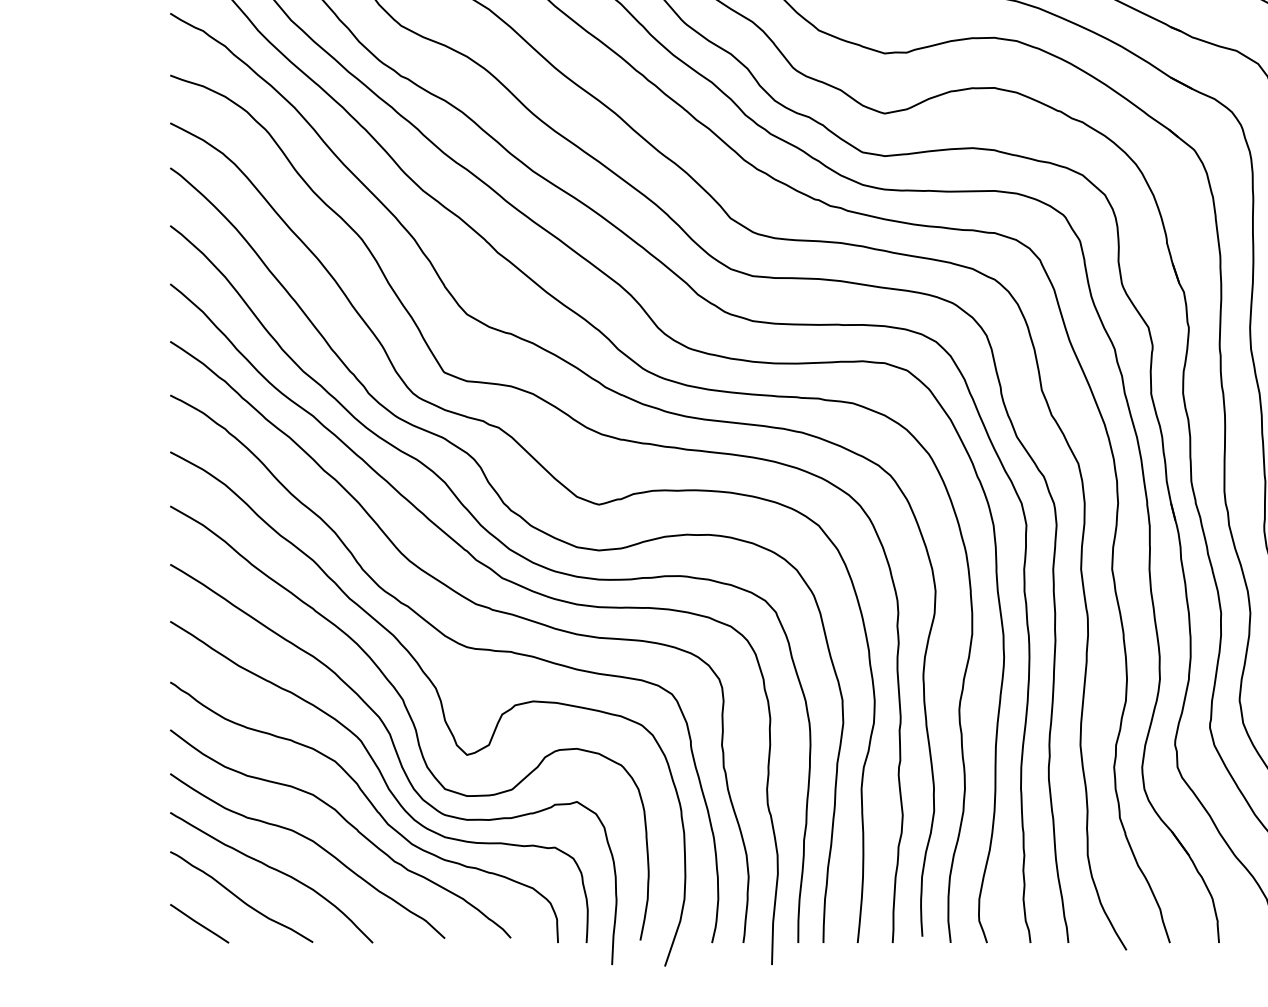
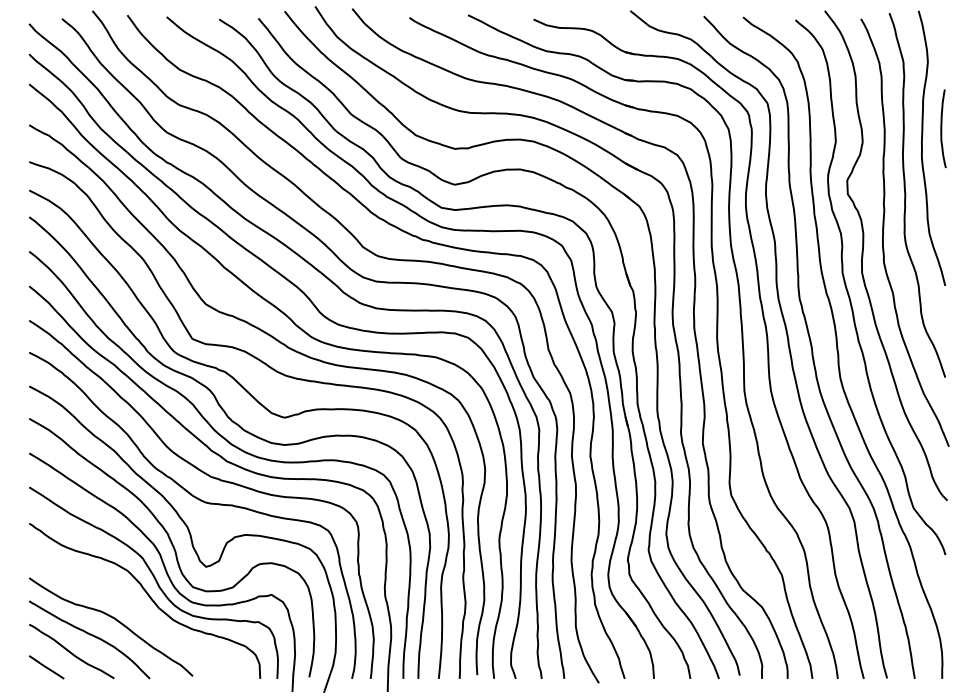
curve: (348, 824) -> (135, 608), removed

